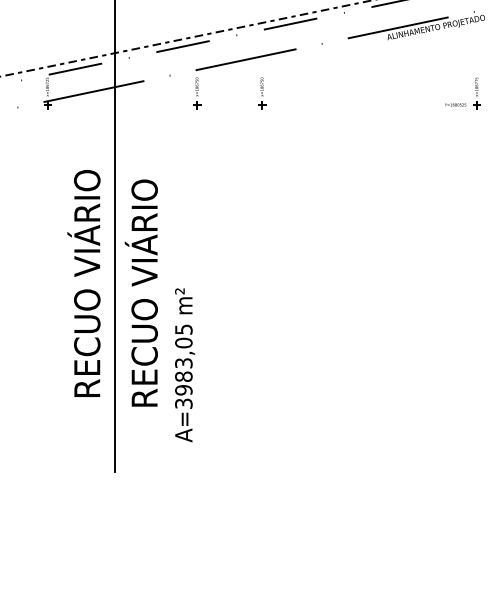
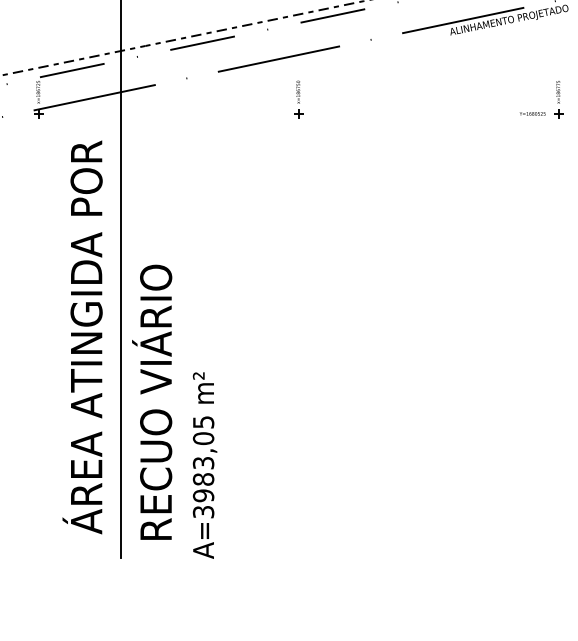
part: (197, 93) -> (220, 100), removed
text: (83, 289) -> (82, 337), RECUO VIÁRIO -> ÁREA ATINGIDA POR
text: (140, 292) -> (151, 401), moved
text: (185, 365) -> (205, 465), moved

